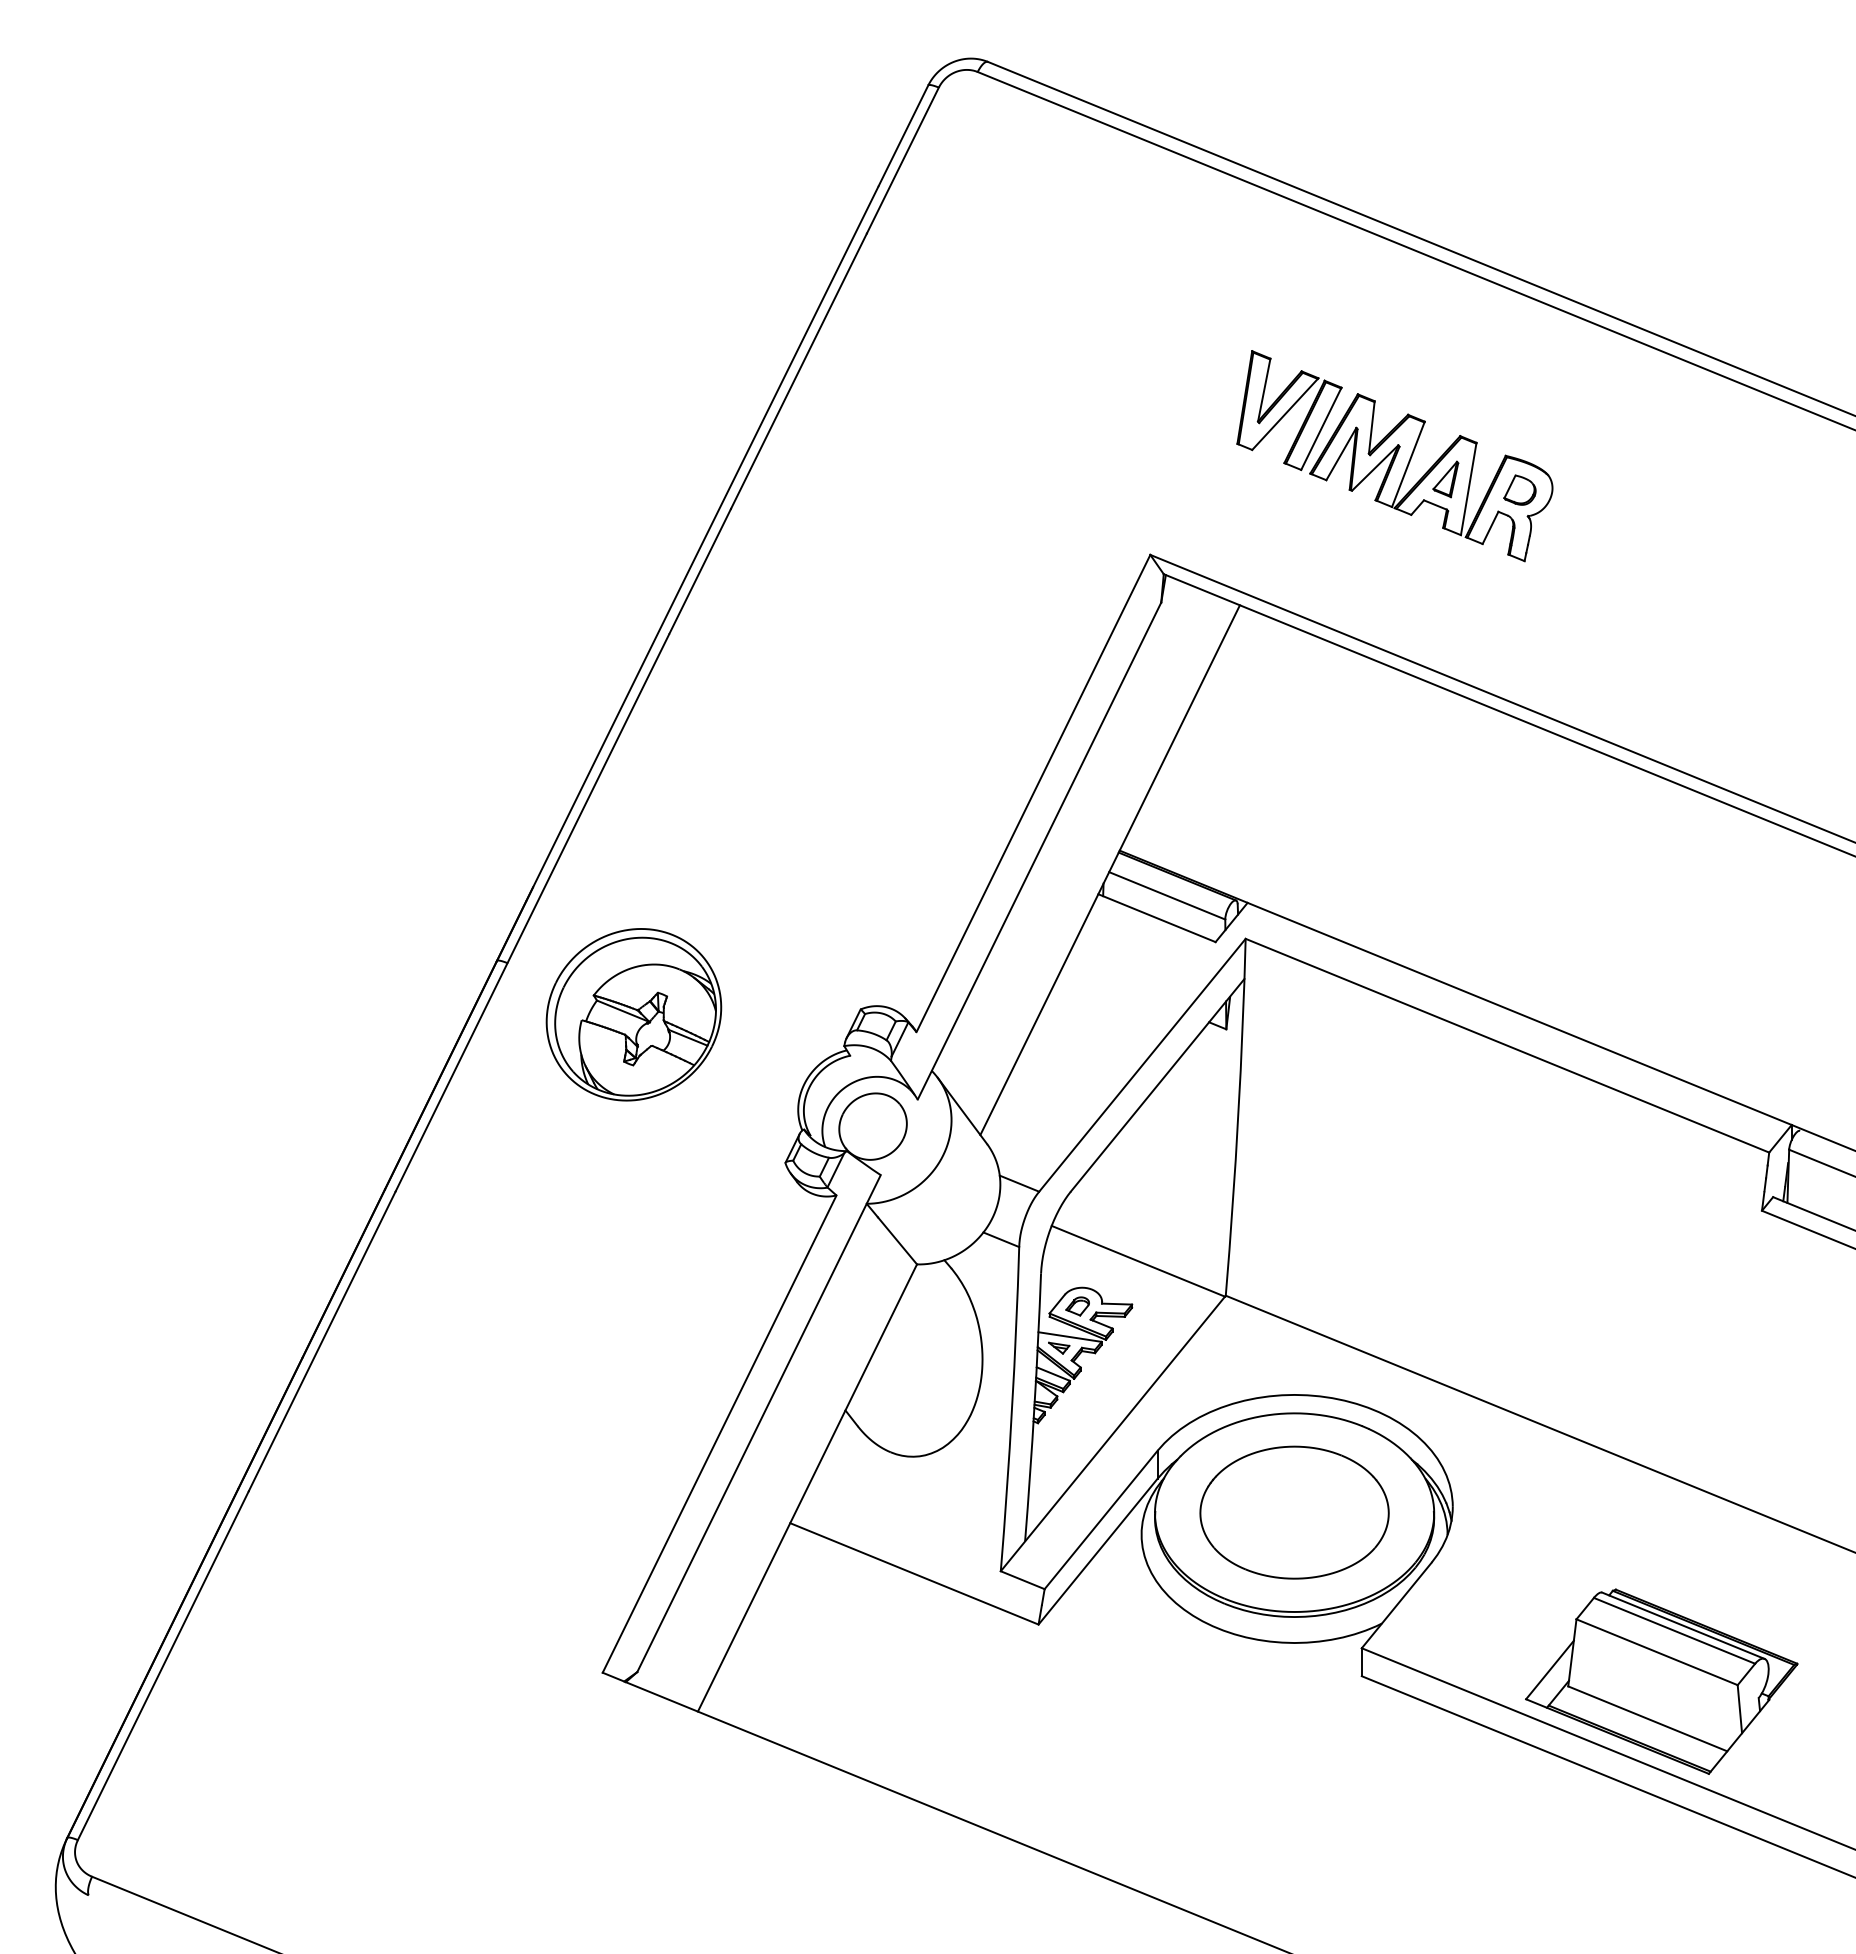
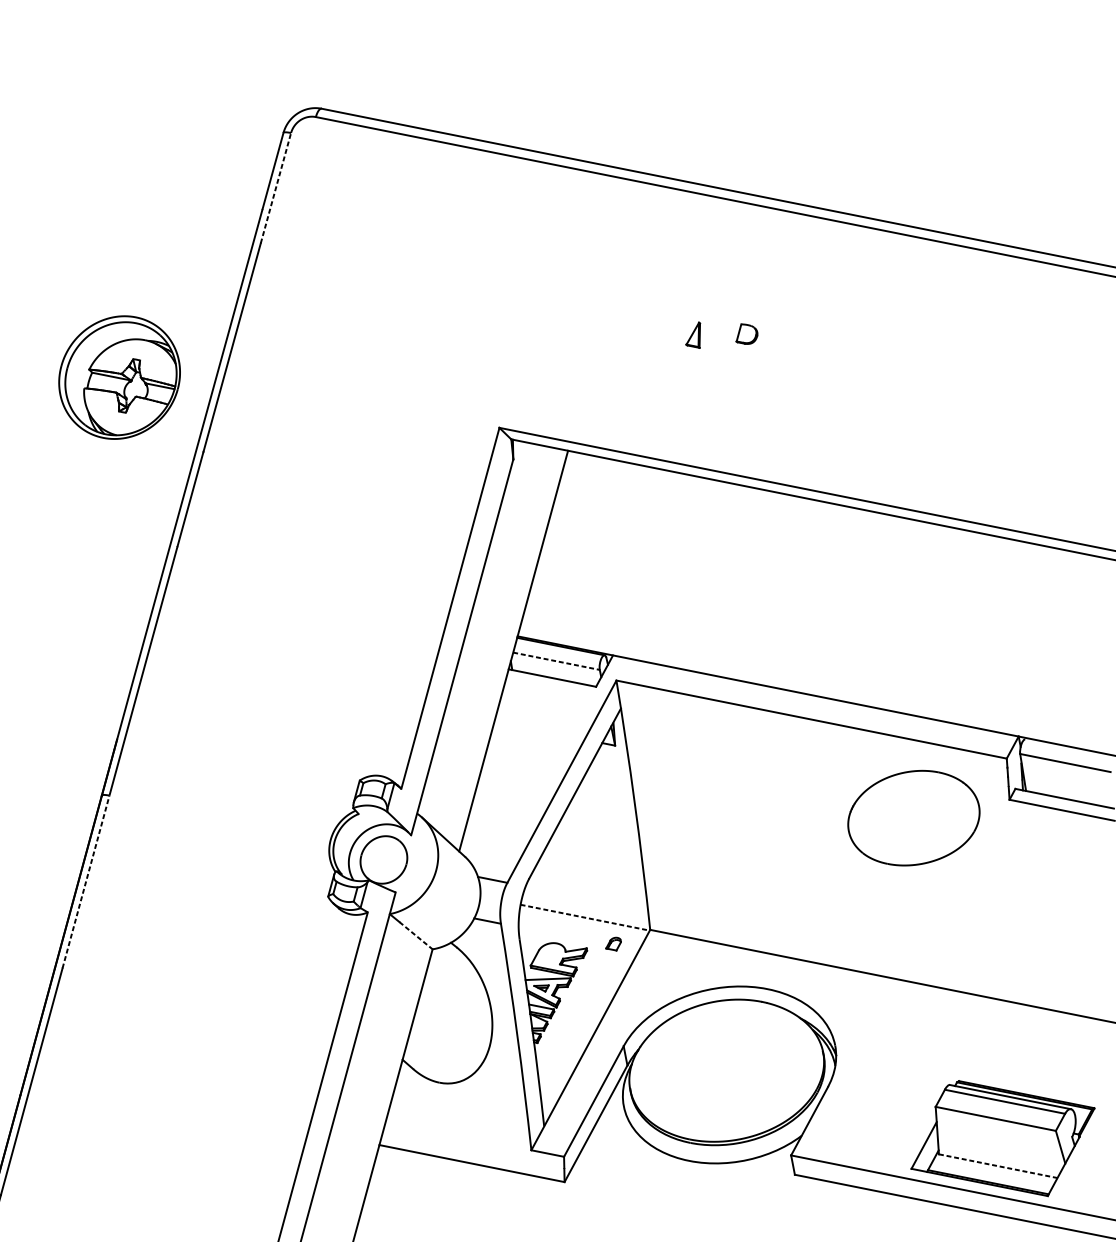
line: (903, 160) -> (276, 188), solid -> dashed
part: (1394, 456) -> (655, 327), removed
line: (1167, 895) -> (556, 661), solid -> dashed
part: (633, 1014) -> (119, 377), moved
line: (451, 1076) -> (85, 881), solid -> dashed
line: (897, 1240) -> (415, 935), solid -> dashed
line: (1138, 1261) -> (585, 917), solid -> dashed
part: (1077, 1306) -> (613, 944), moved
part: (1294, 1512) -> (913, 818), moved
line: (1647, 1718) -> (997, 1165), solid -> dashed

